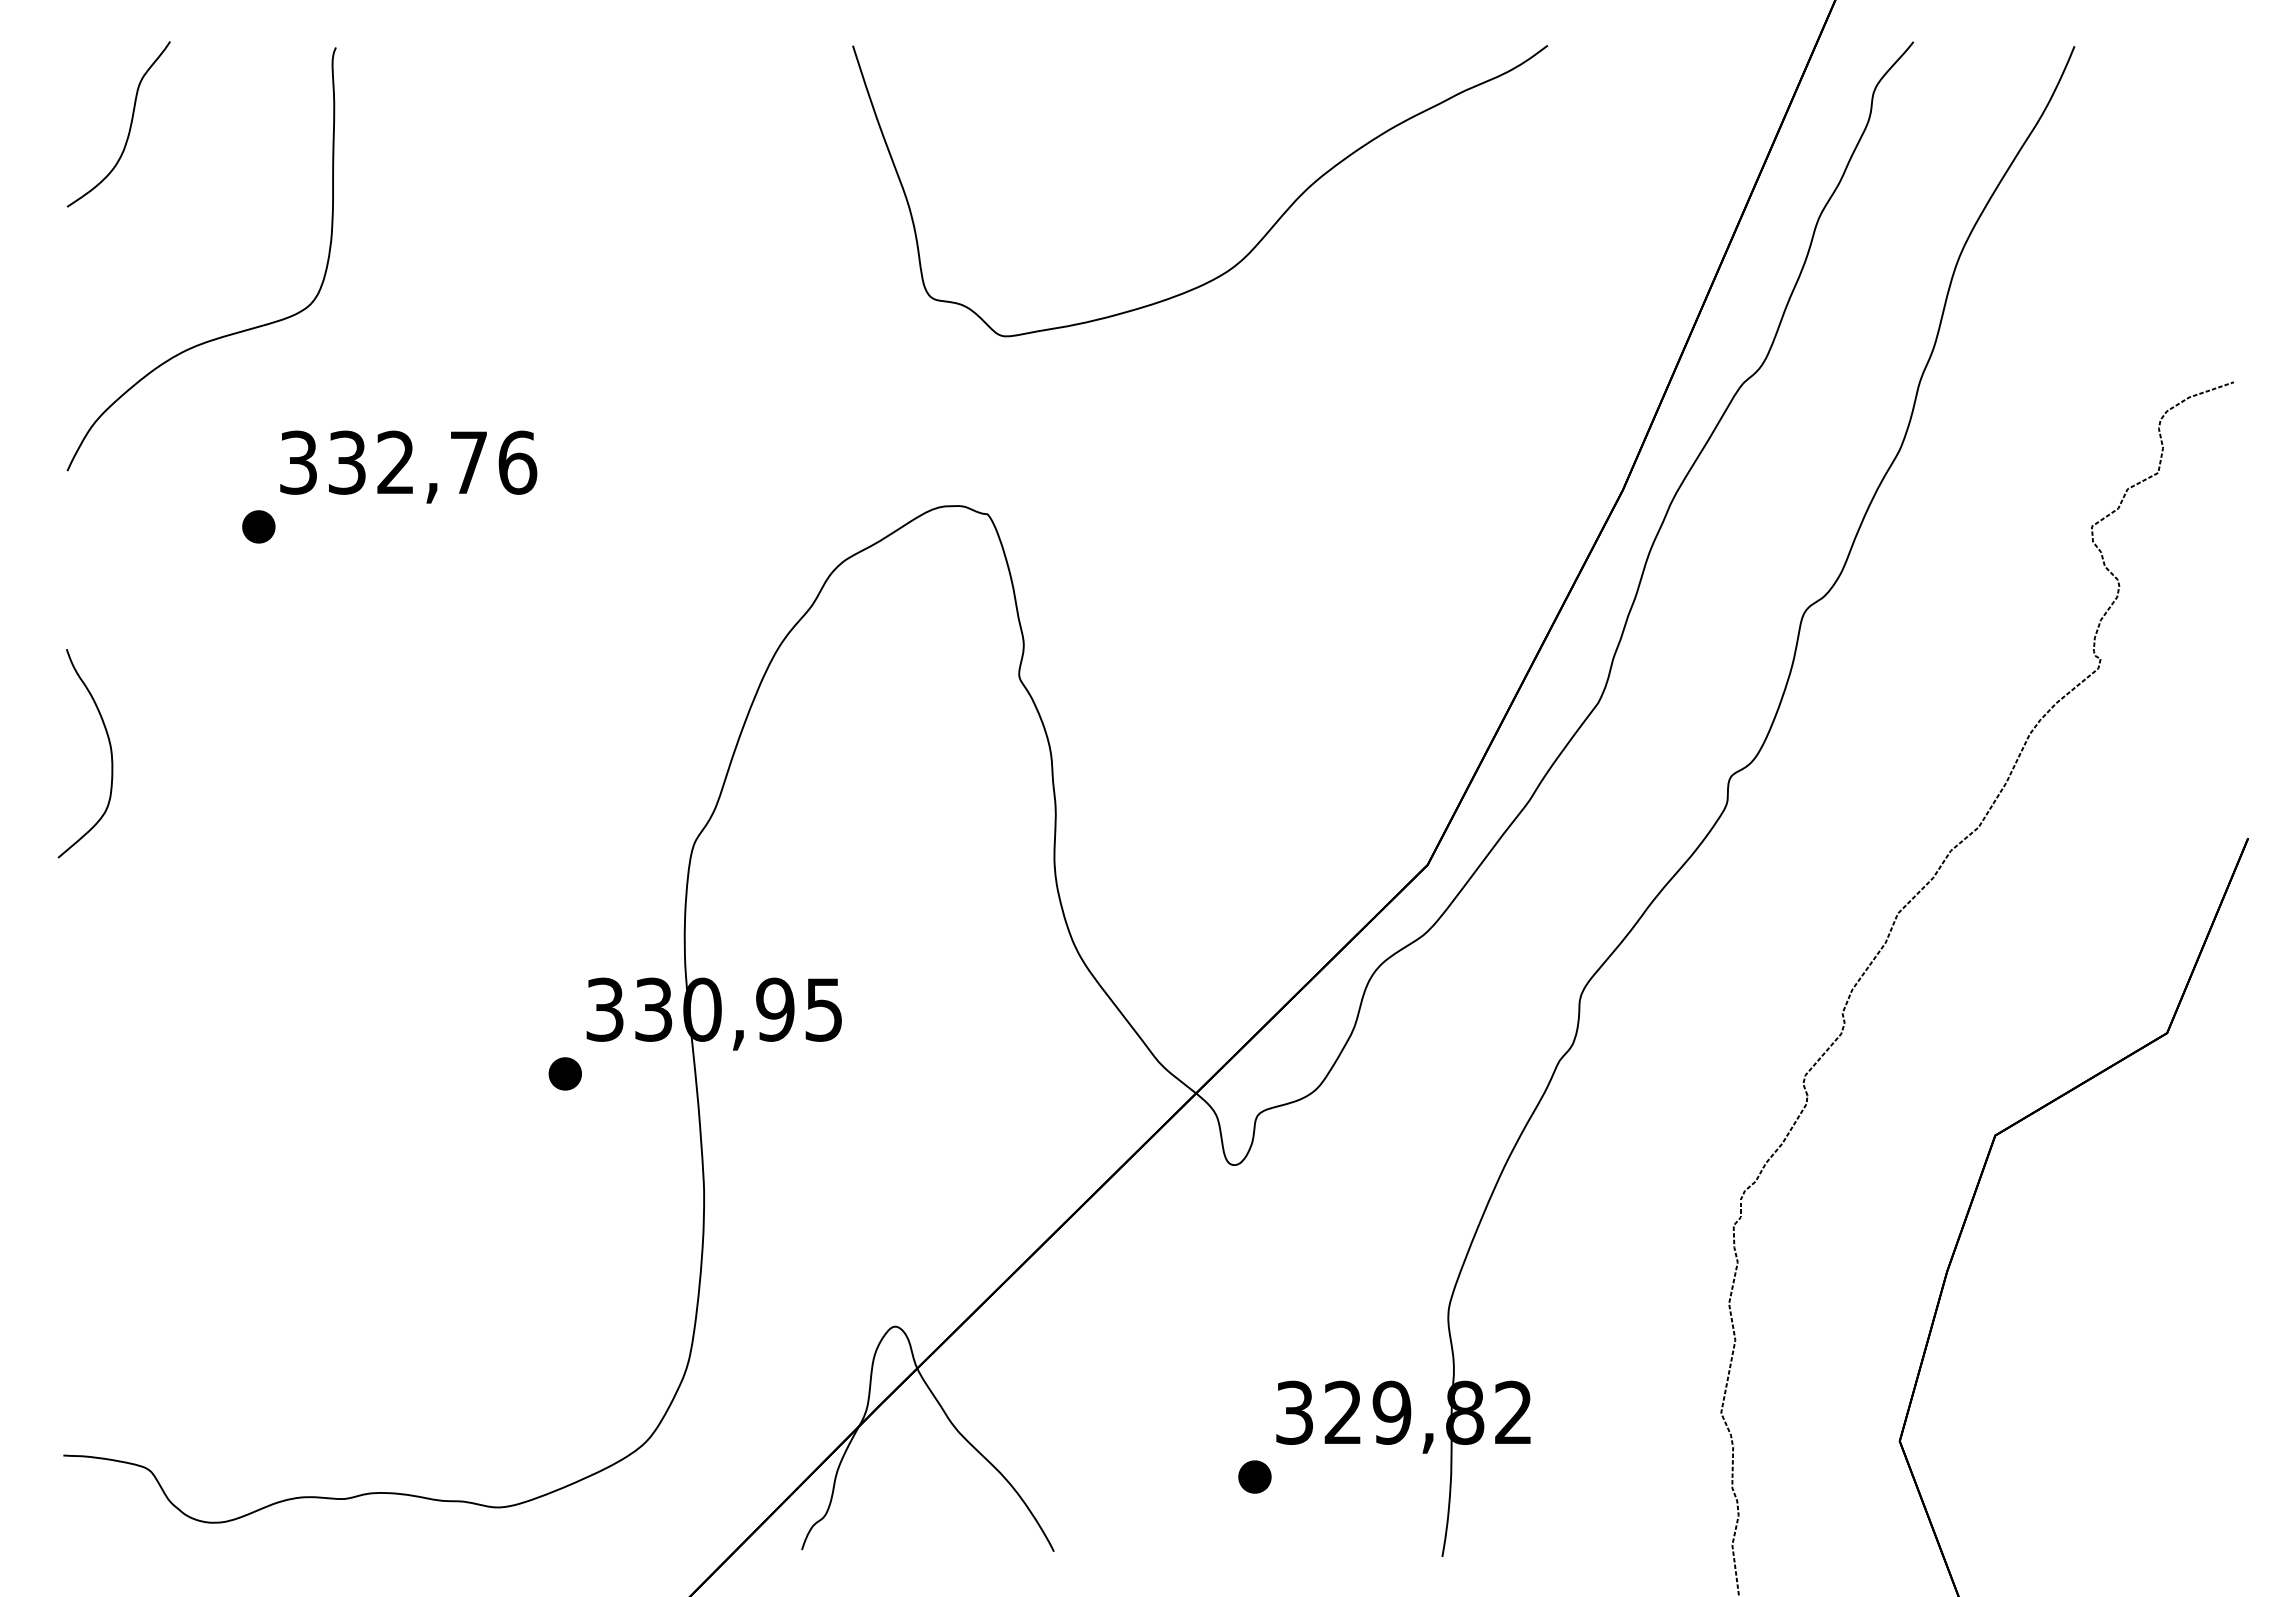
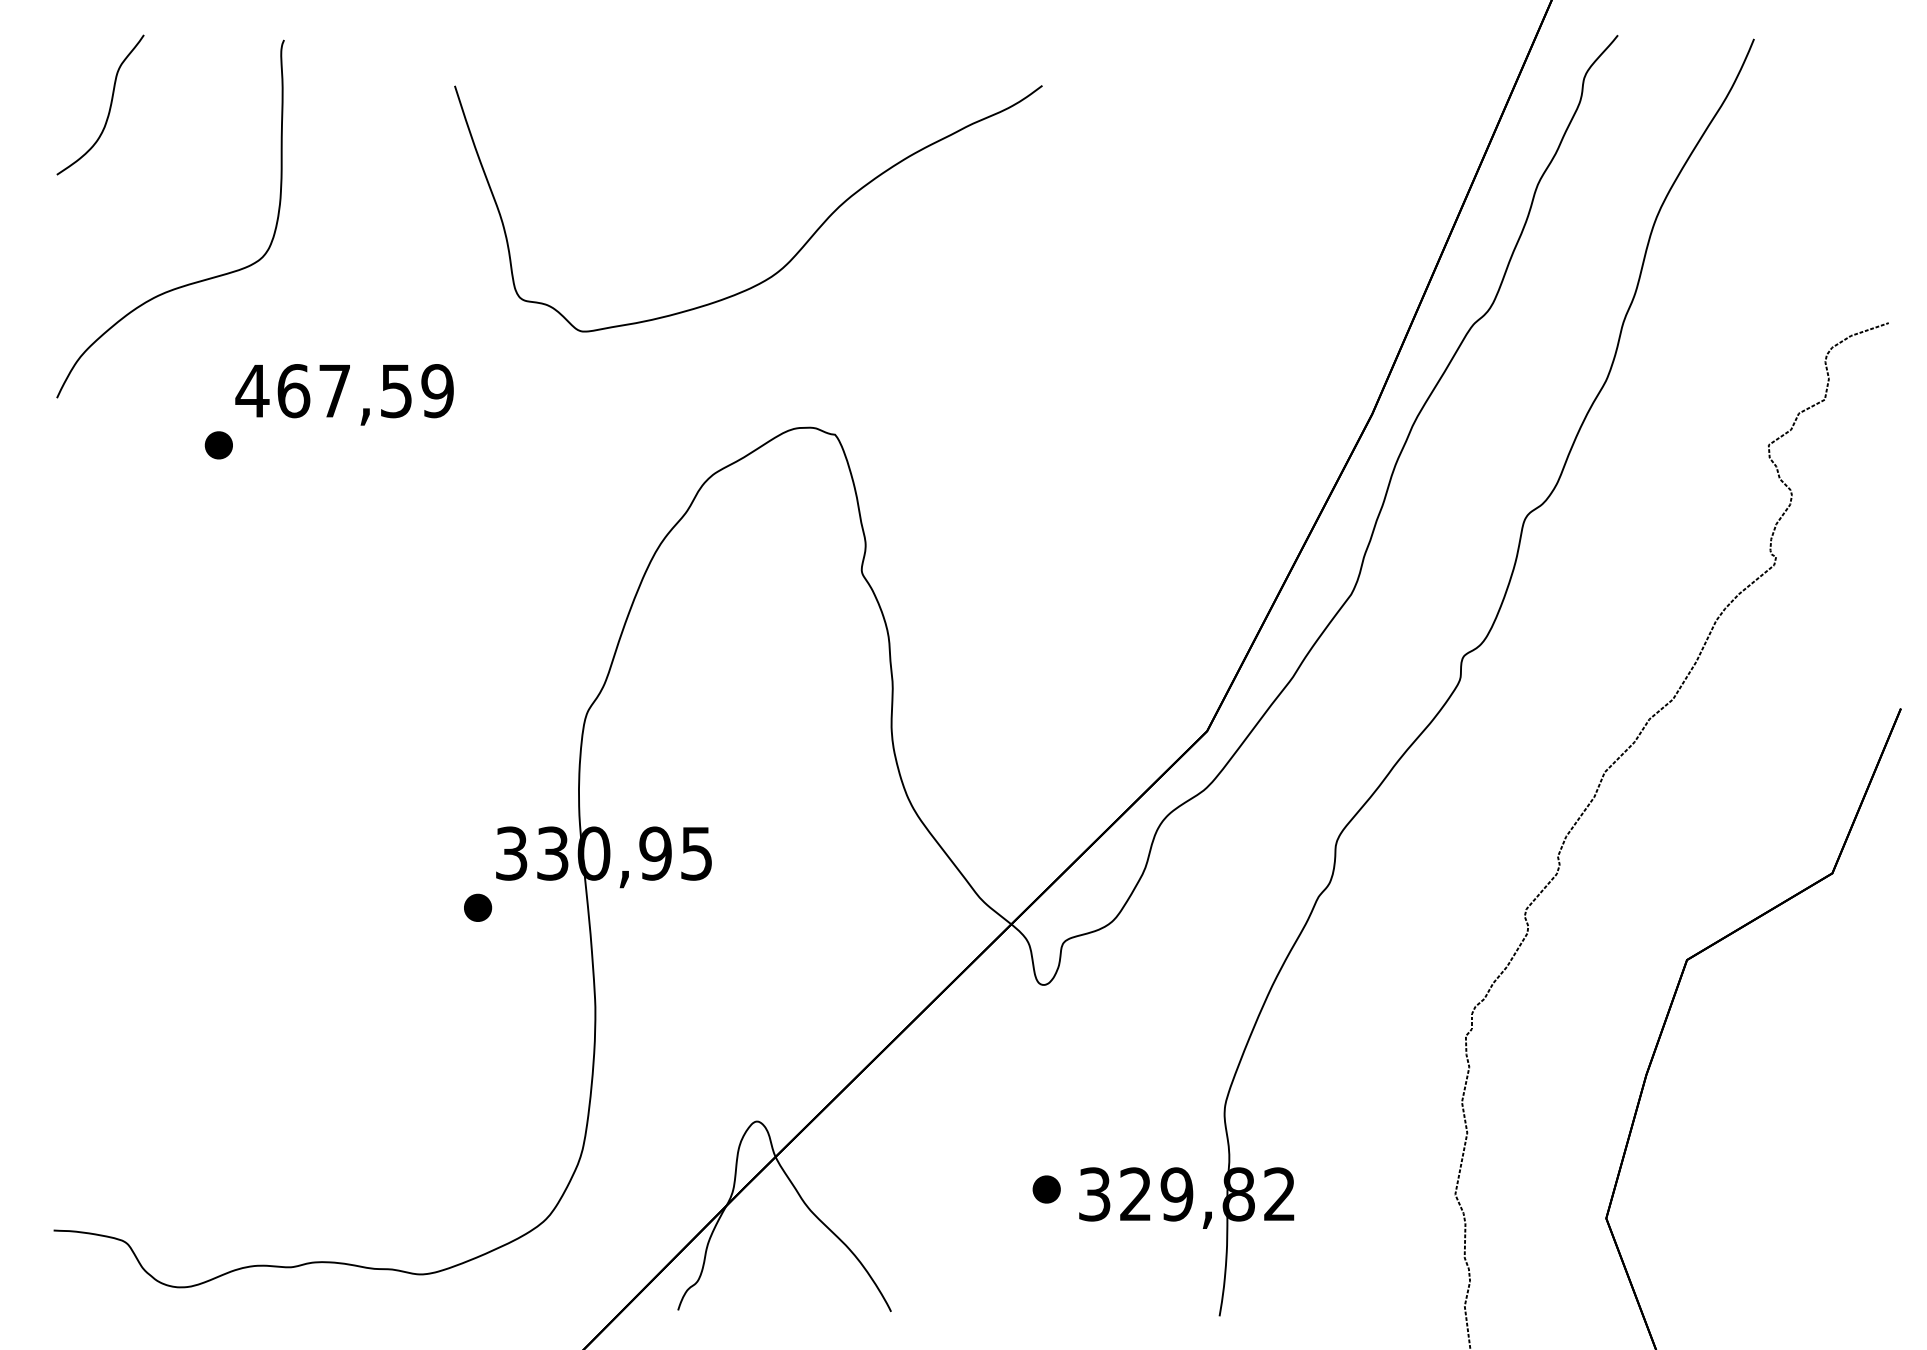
curve: (1257, 242) -> (796, 252), moved
text: (407, 462) -> (344, 390), 332,76 -> 467,59
curve: (109, 746) -> (92, 631), removed
part: (1254, 1476) -> (1046, 1189), moved

